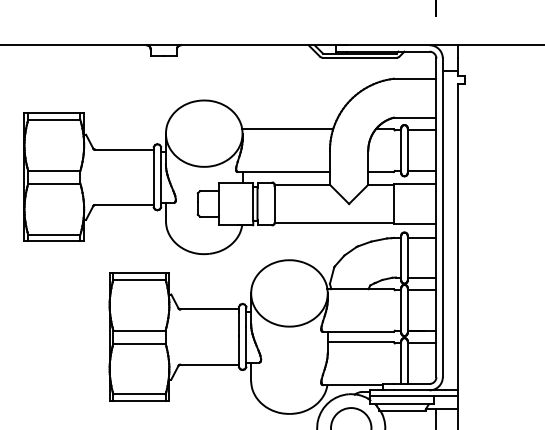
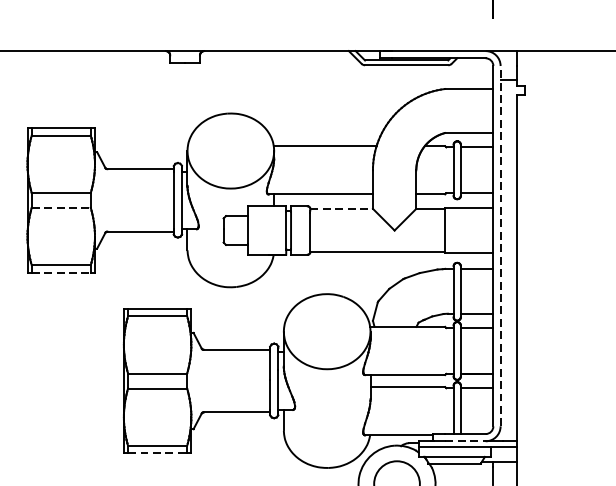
line: (54, 183) -> (61, 207), solid -> dashed
line: (302, 184) -> (341, 208), solid -> dashed
line: (442, 217) -> (500, 245), solid -> dashed
line: (54, 241) -> (61, 272), solid -> dashed
line: (411, 390) -> (465, 441), solid -> dashed
line: (140, 401) -> (158, 453), solid -> dashed

